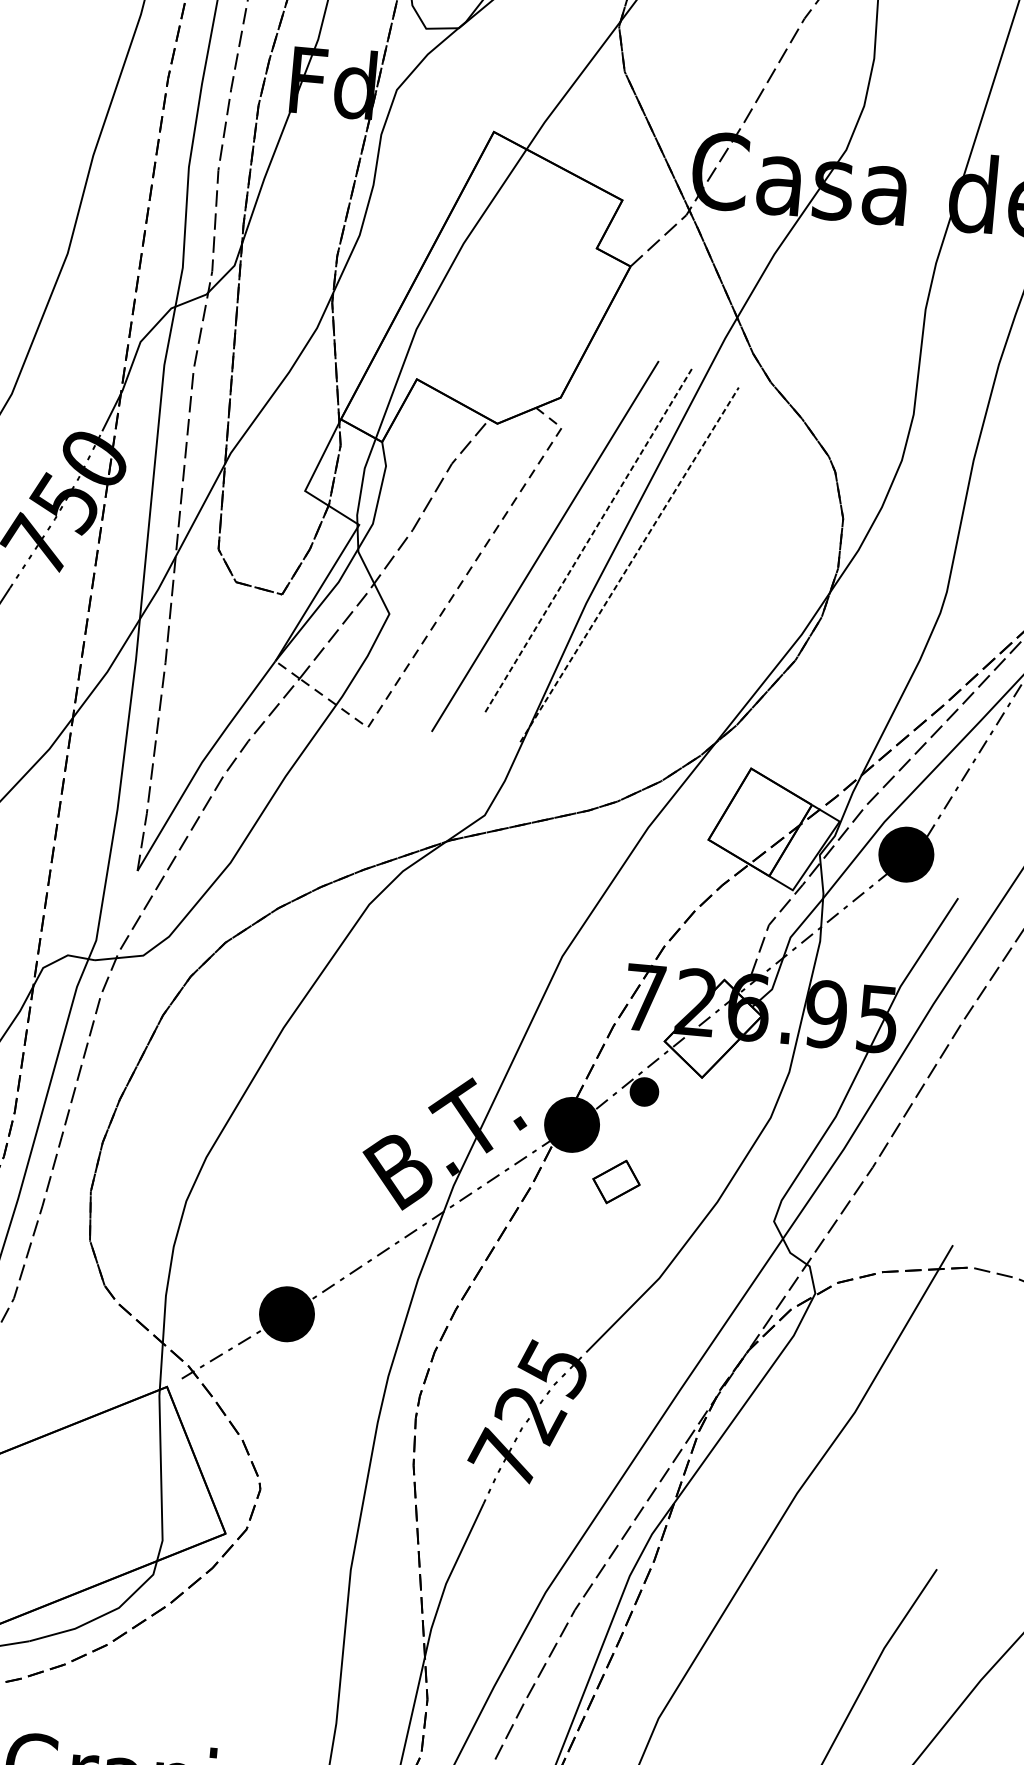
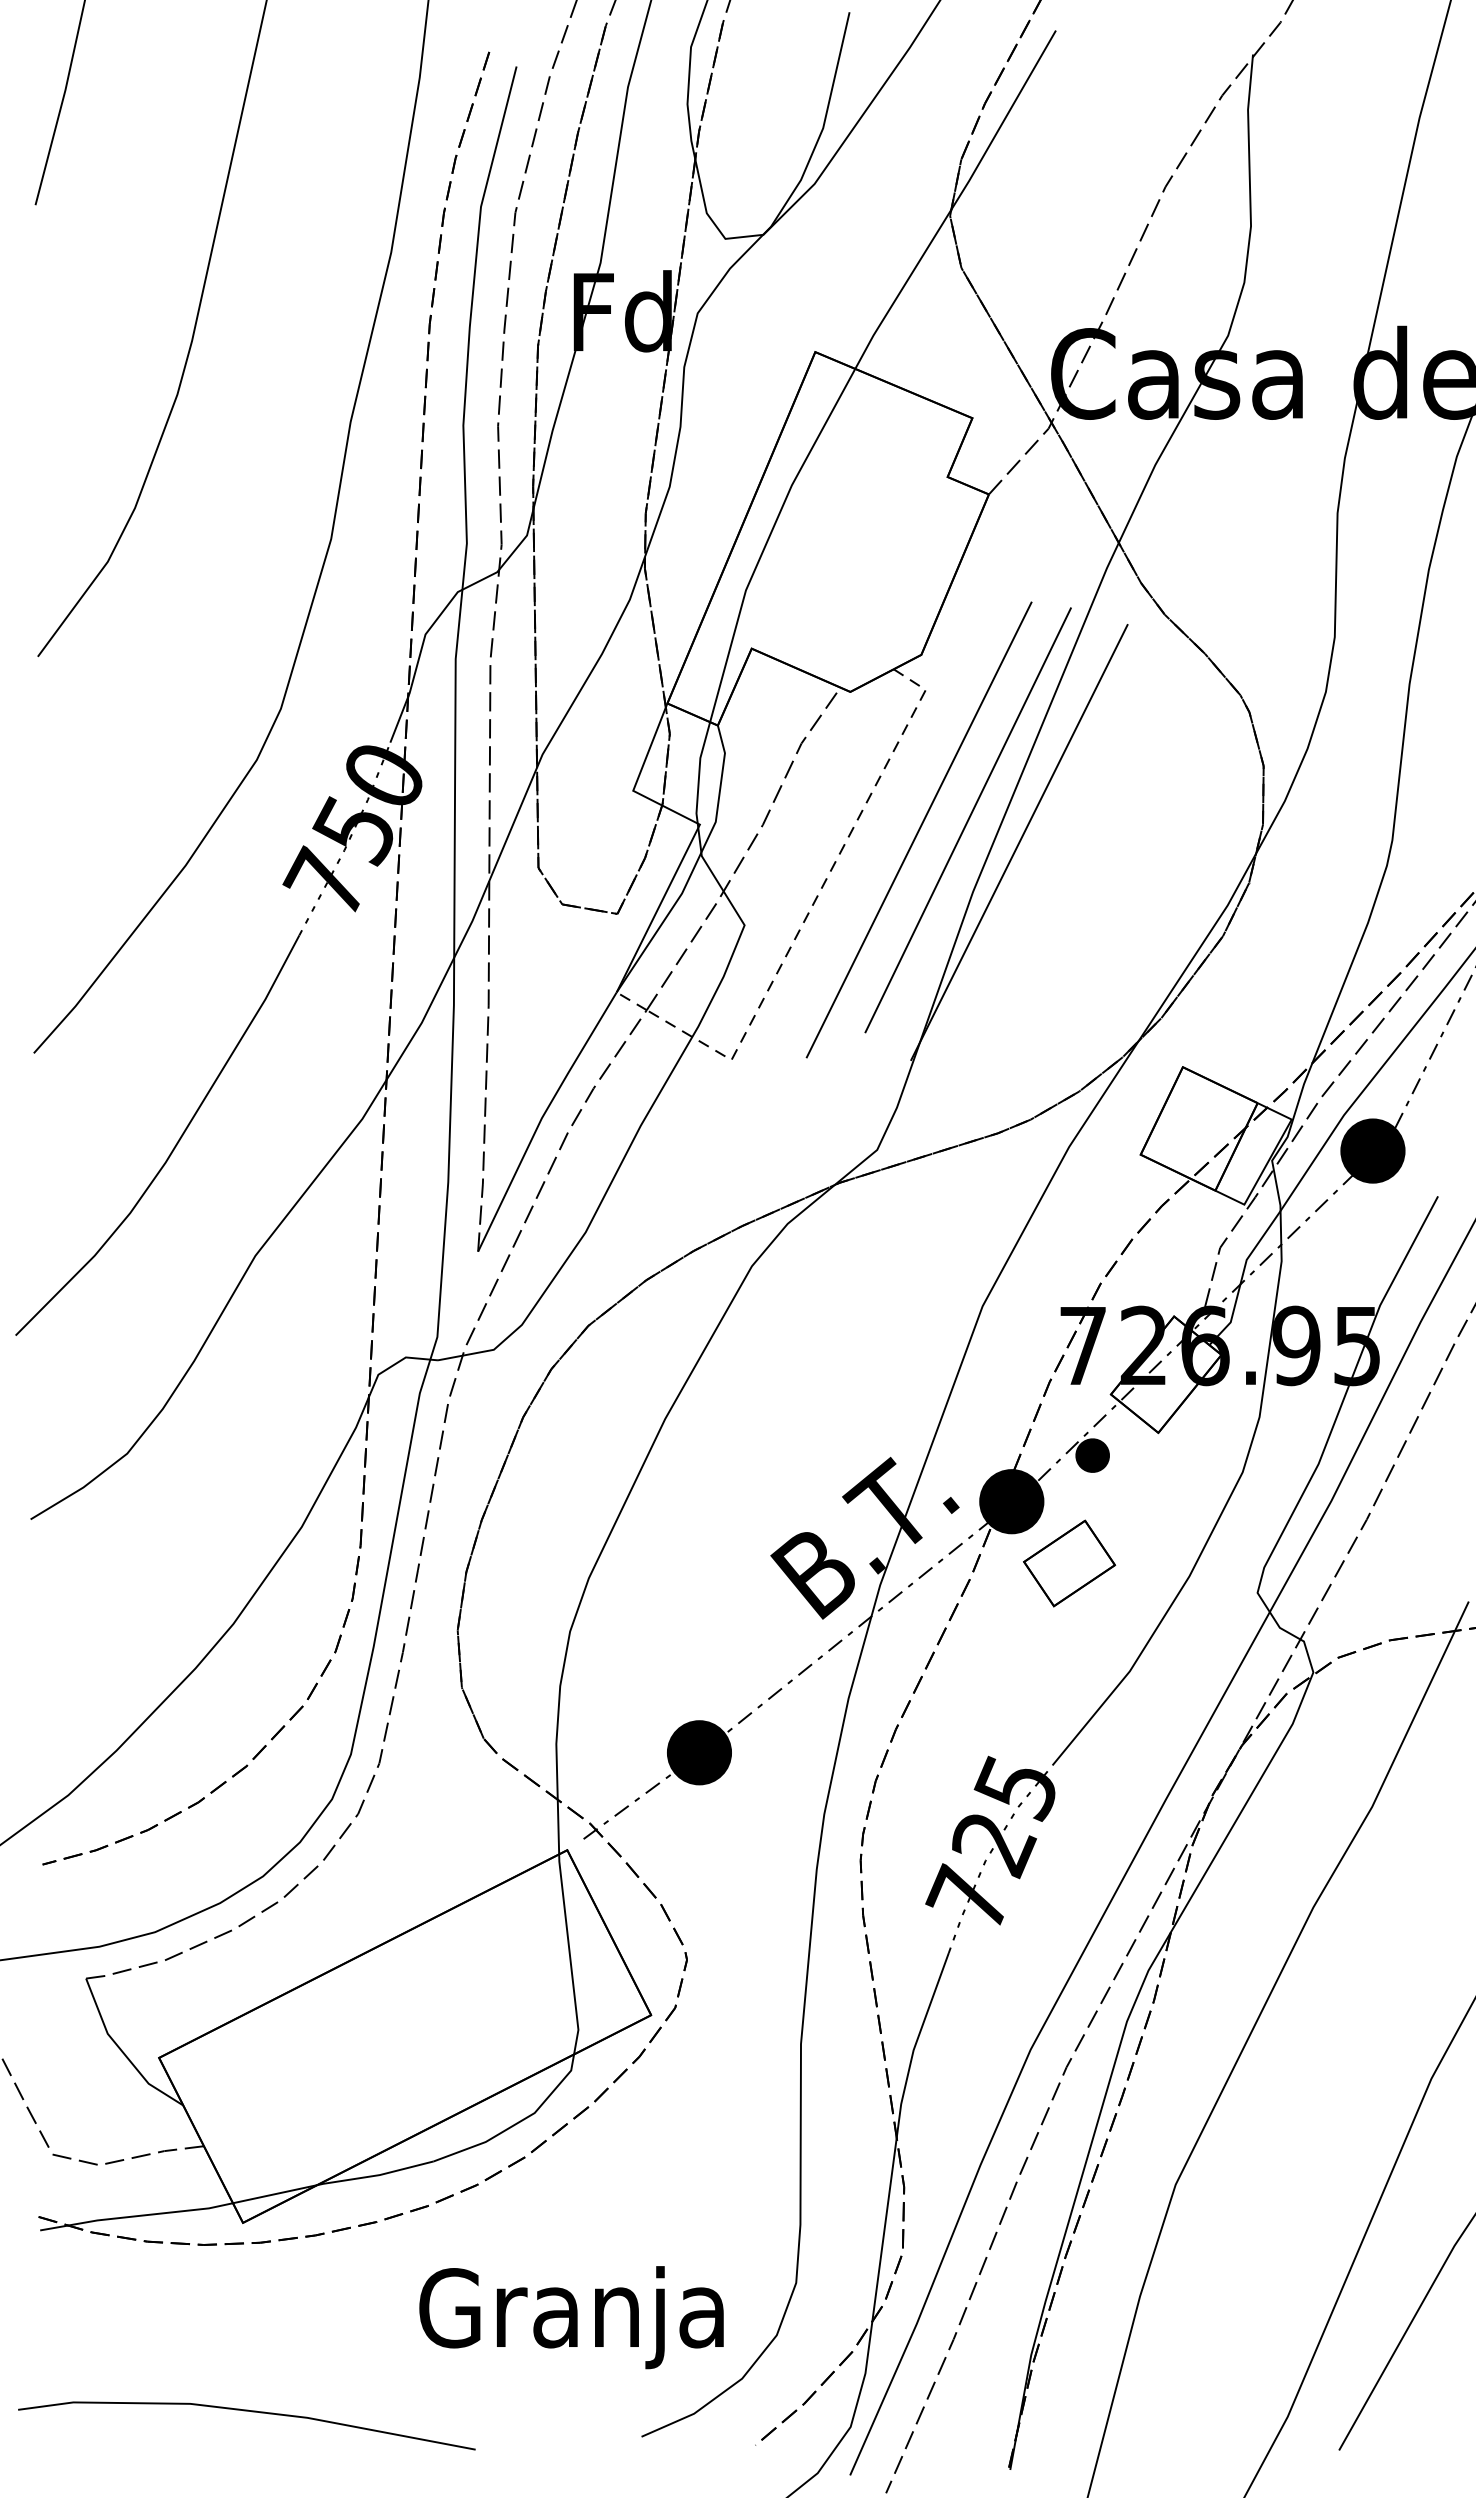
line: (587, 542) -> (967, 820), dashed -> solid
line: (629, 564) -> (1019, 842), dashed -> solid
part: (616, 1181) -> (1069, 1563), size x1.67

